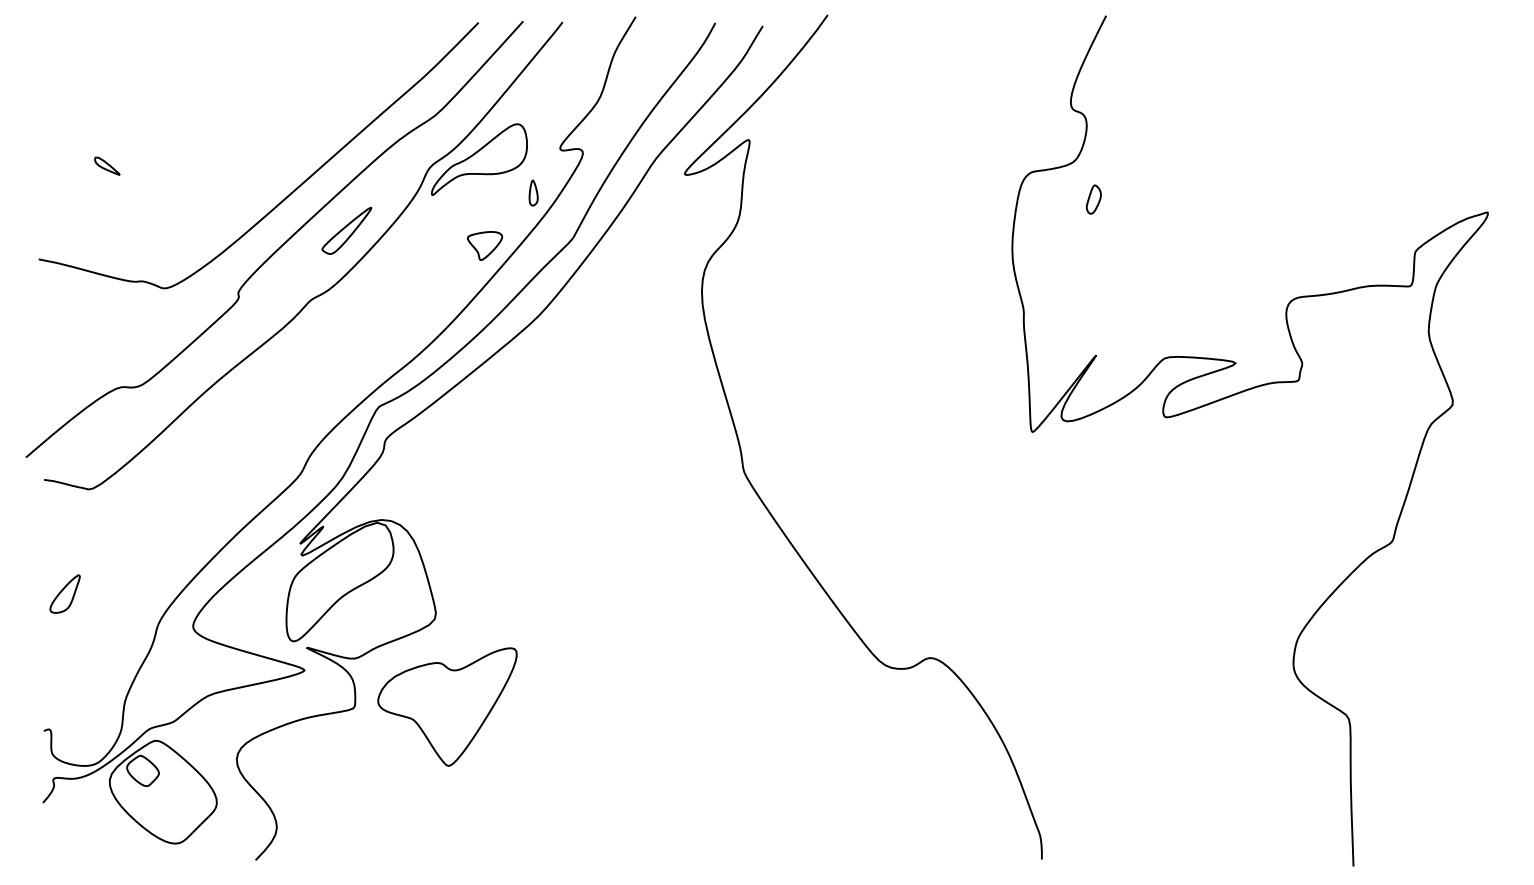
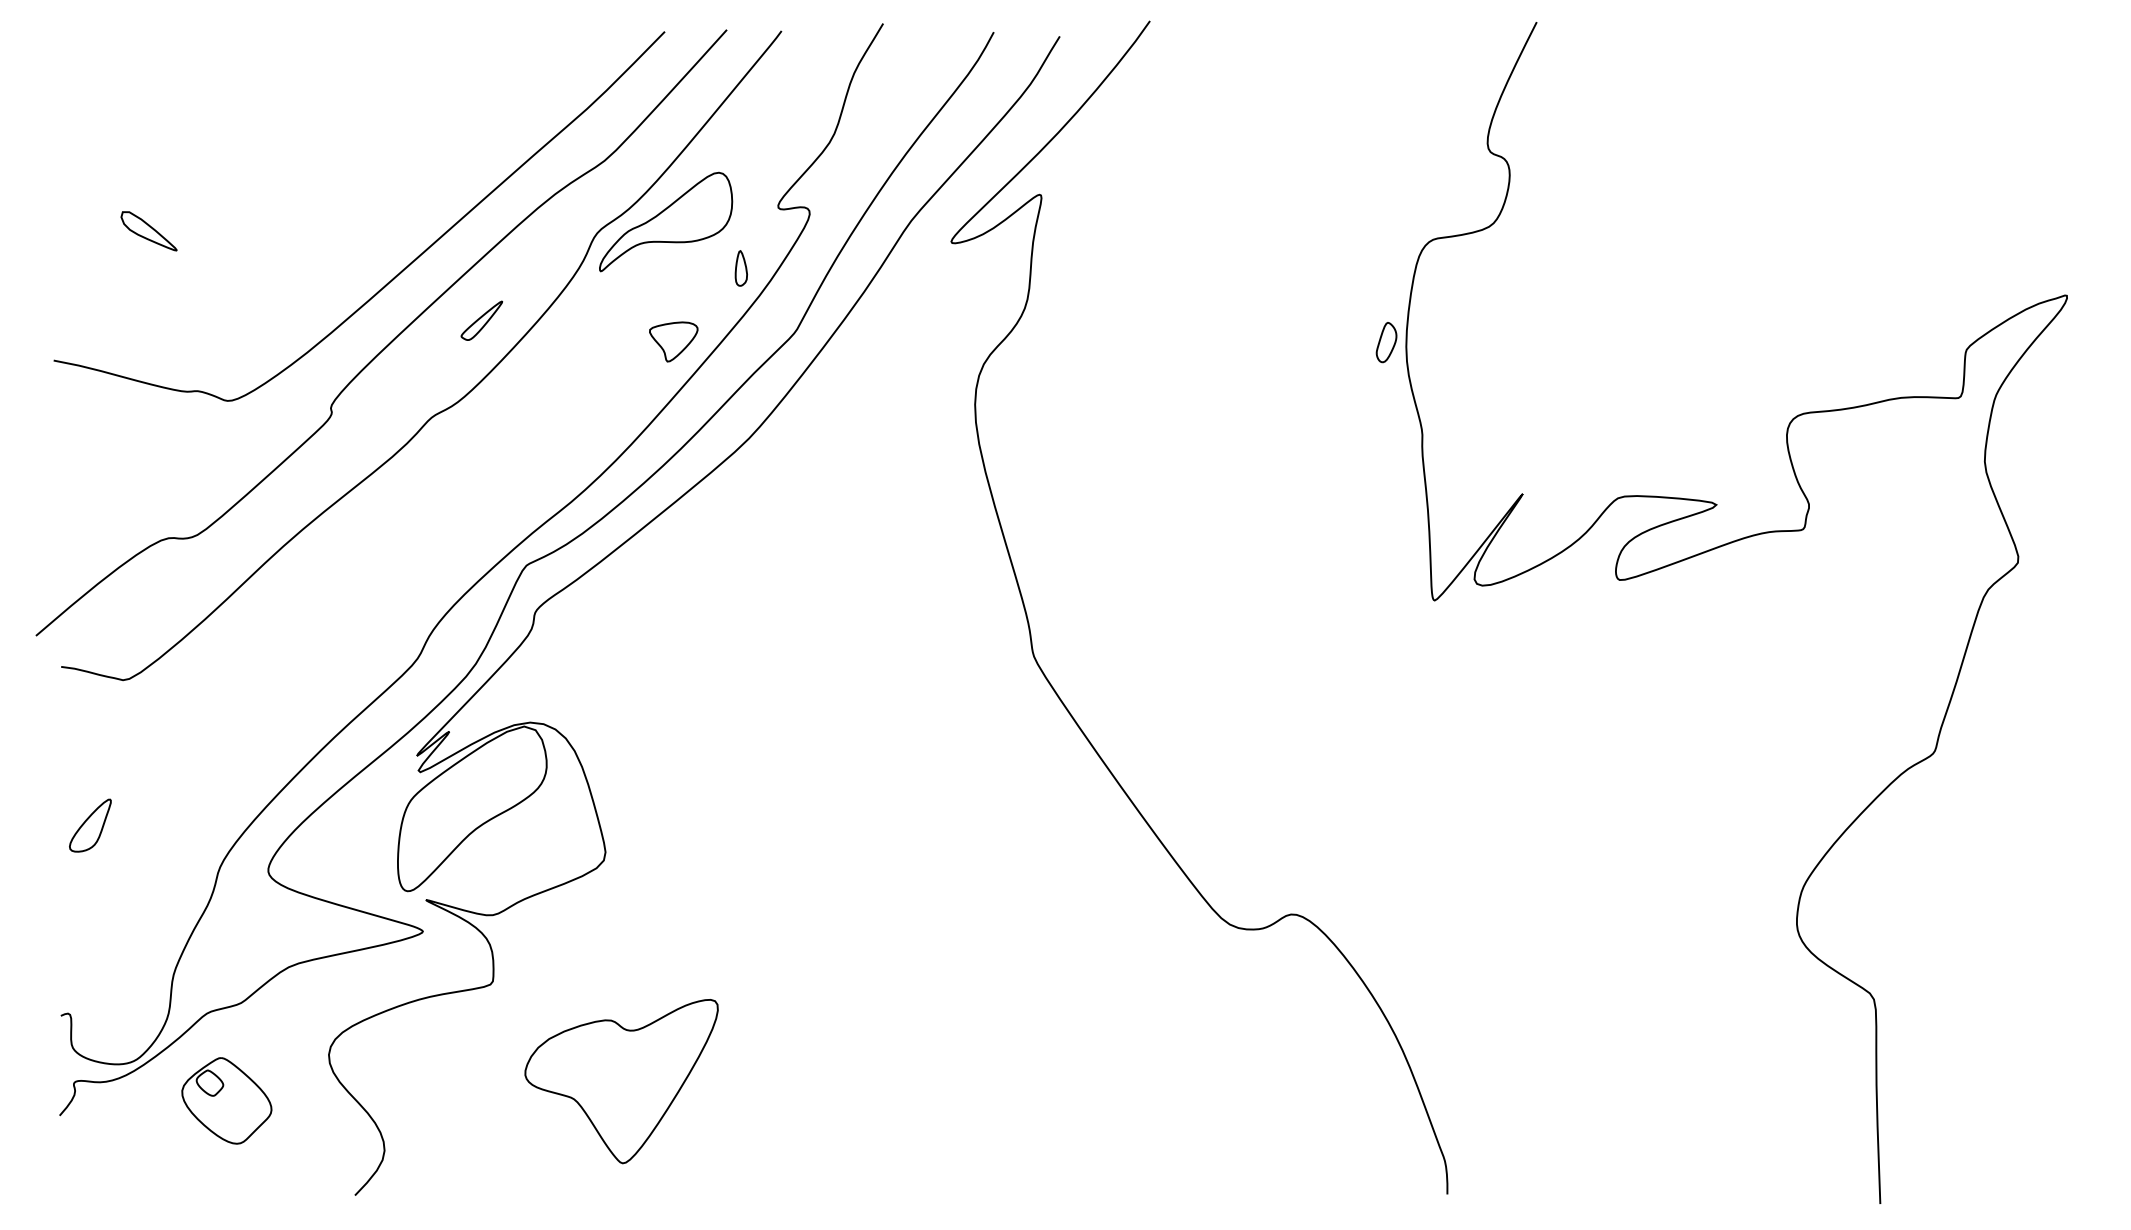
part: (106, 165) -> (148, 230), size x1.6
part: (1093, 199) -> (1386, 342), moved
part: (346, 230) -> (481, 320), size x0.6
part: (447, 707) -> (621, 1081), moved
part: (163, 791) -> (226, 1100), size x0.6

